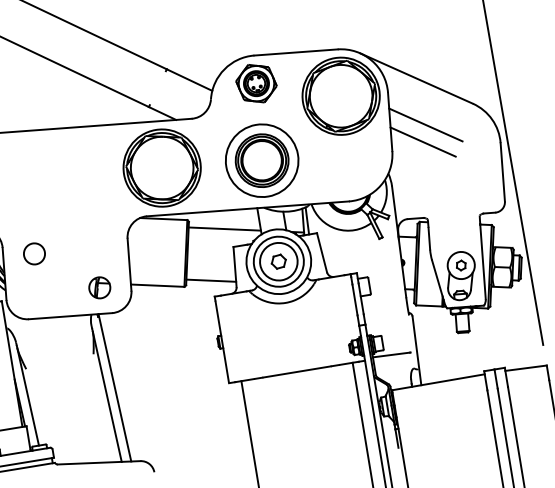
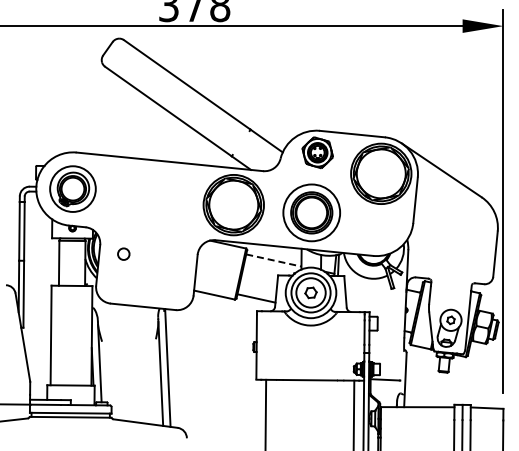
line: (425, 123) -> (442, 206), removed
line: (423, 141) -> (438, 219), removed
line: (225, 228) -> (274, 260), solid -> dashed
circle: (34, 254) -> (123, 254), size x0.7
part: (99, 287) -> (169, 288), removed

